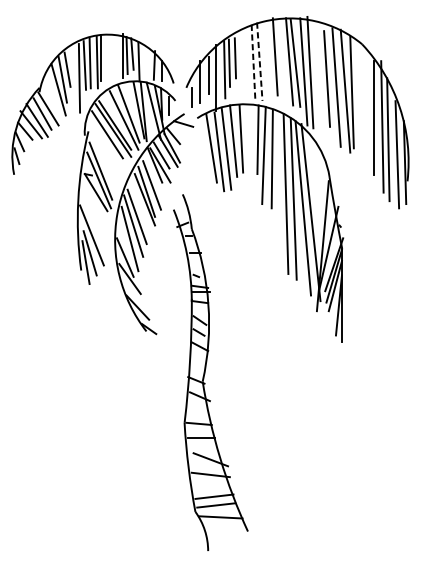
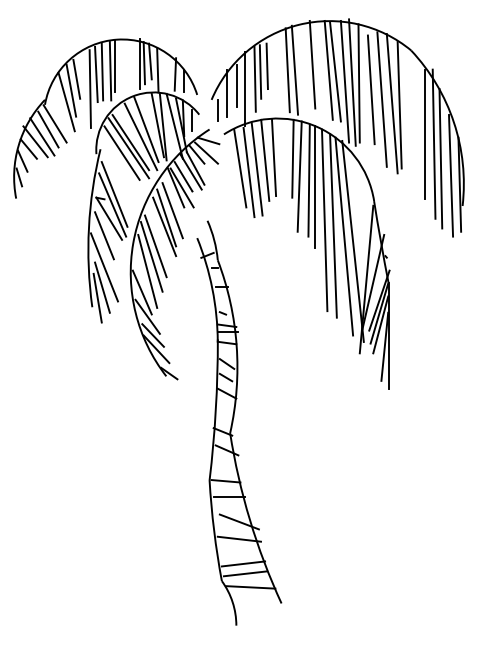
line: (253, 61) -> (287, 70), dashed -> solid
line: (259, 61) -> (294, 70), dashed -> solid
line: (315, 73) -> (358, 83), added
line: (181, 134) -> (206, 152), added
line: (277, 164) -> (315, 186), added
line: (91, 207) -> (104, 235), added
line: (134, 295) -> (152, 335), added

